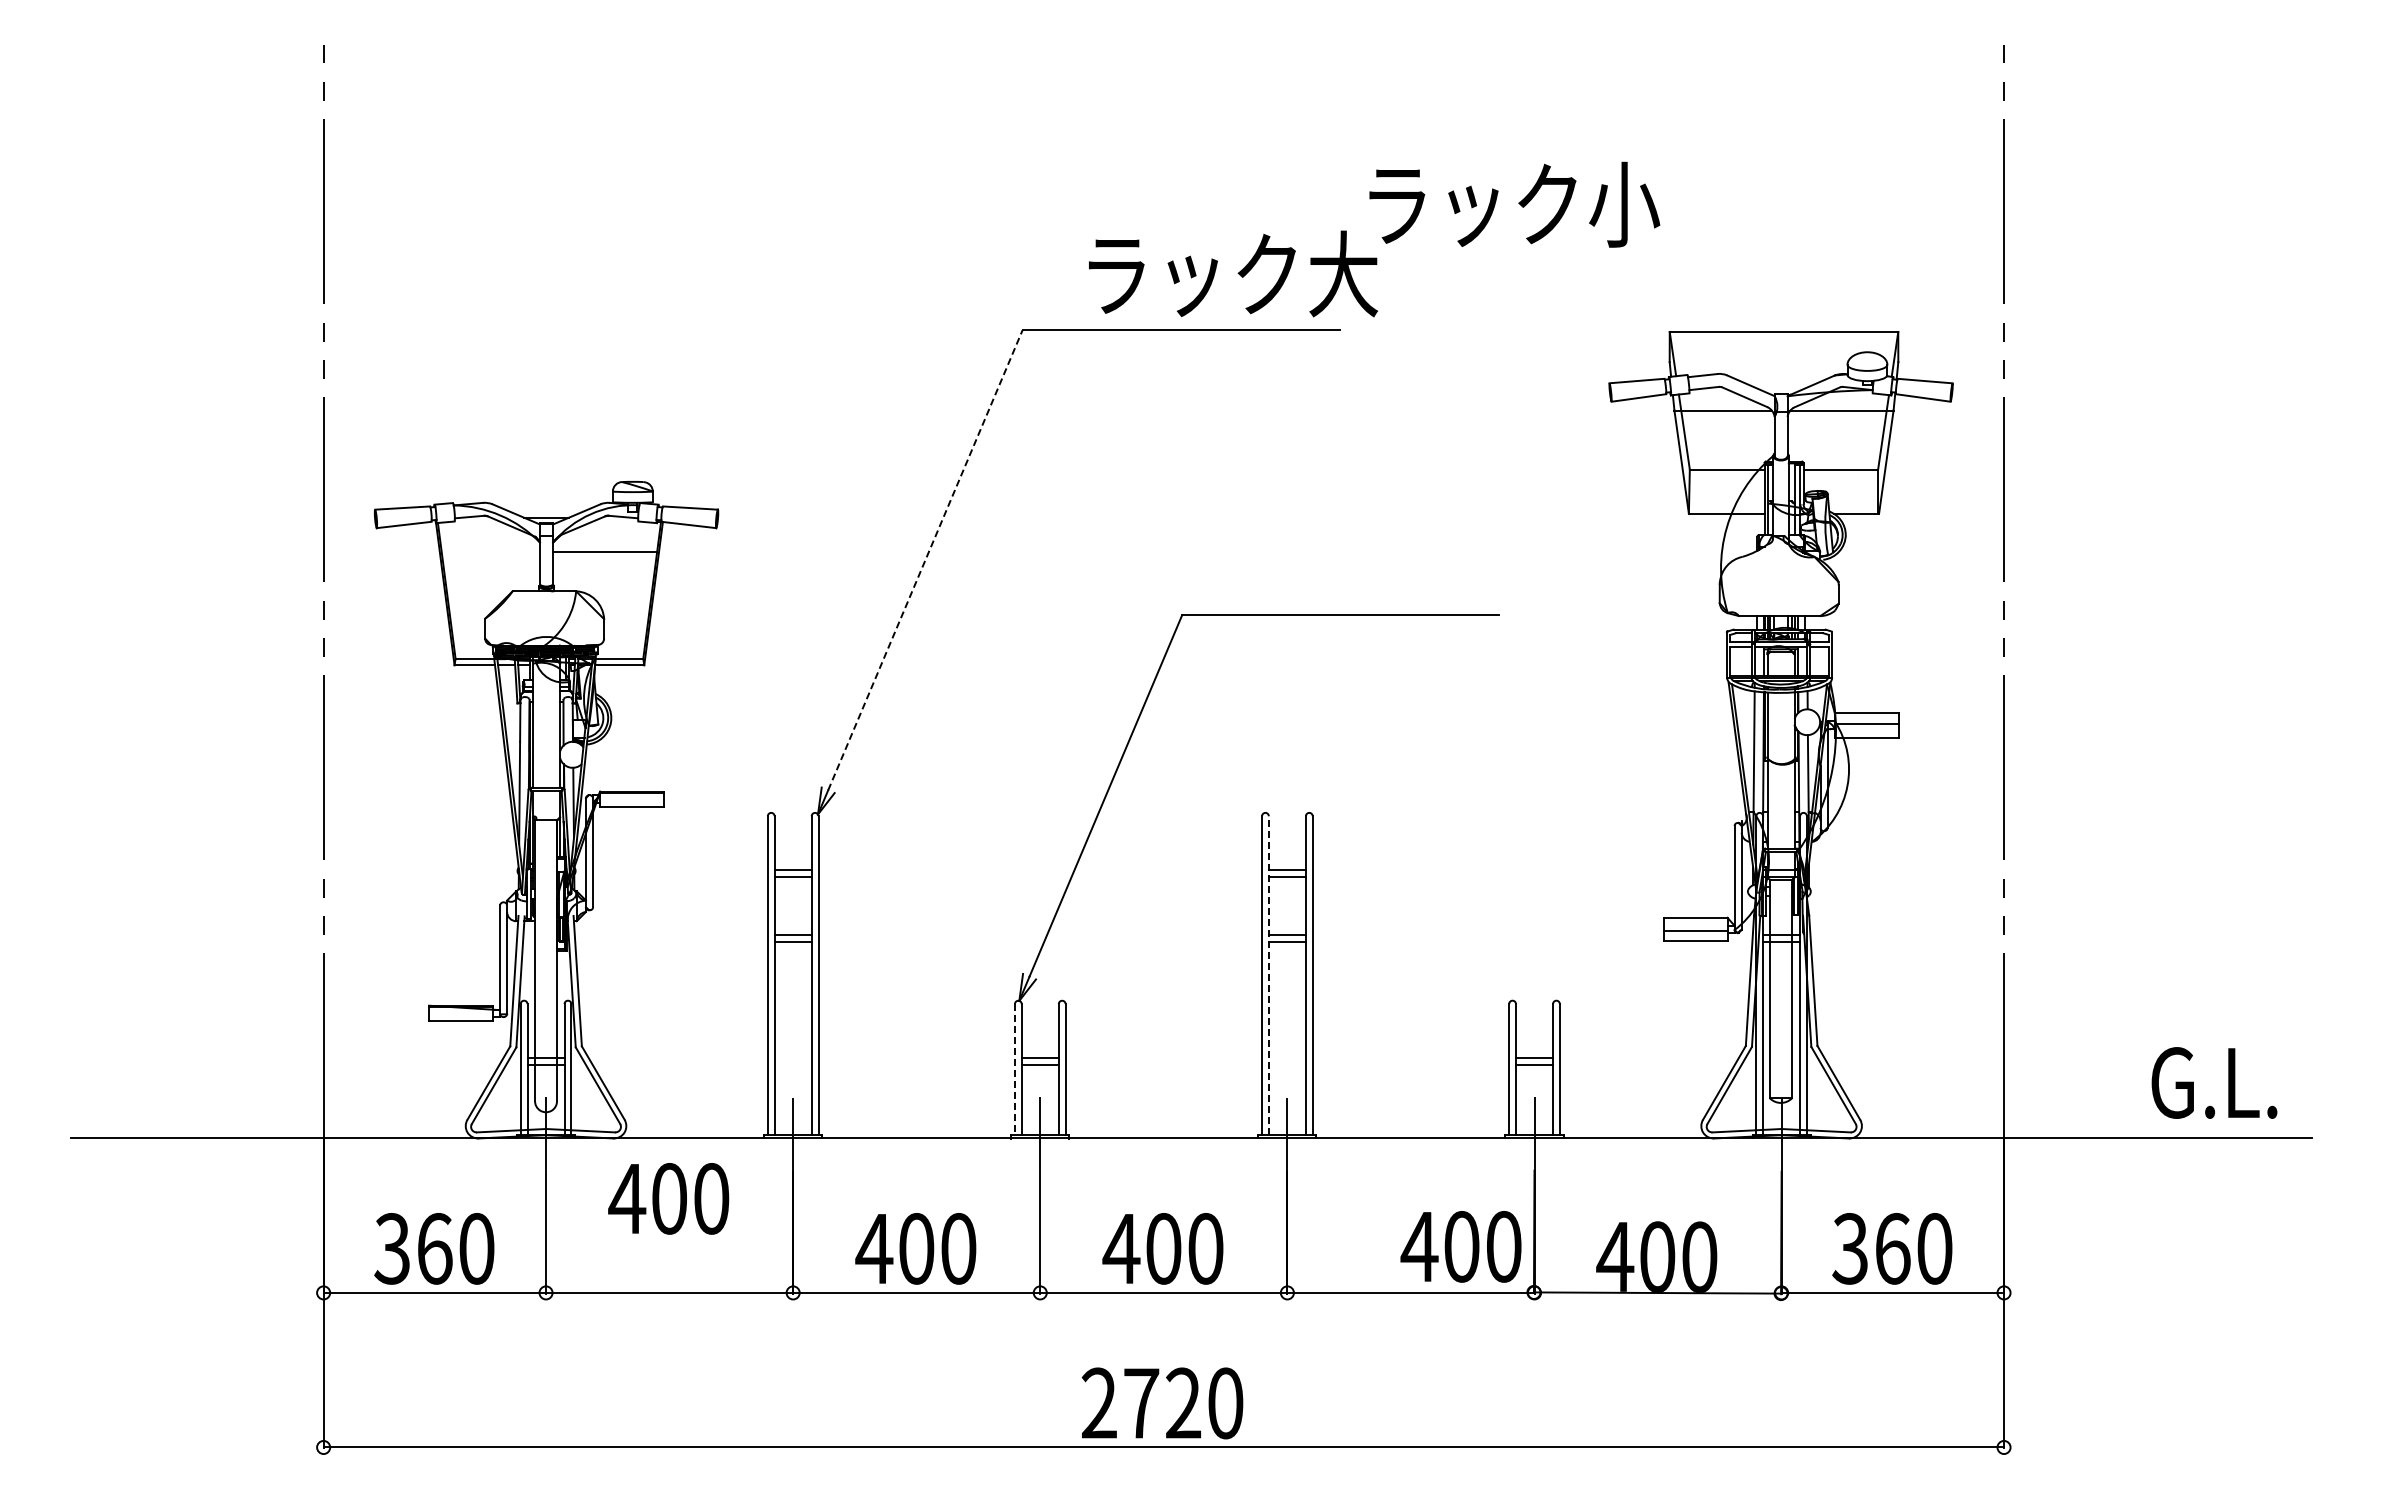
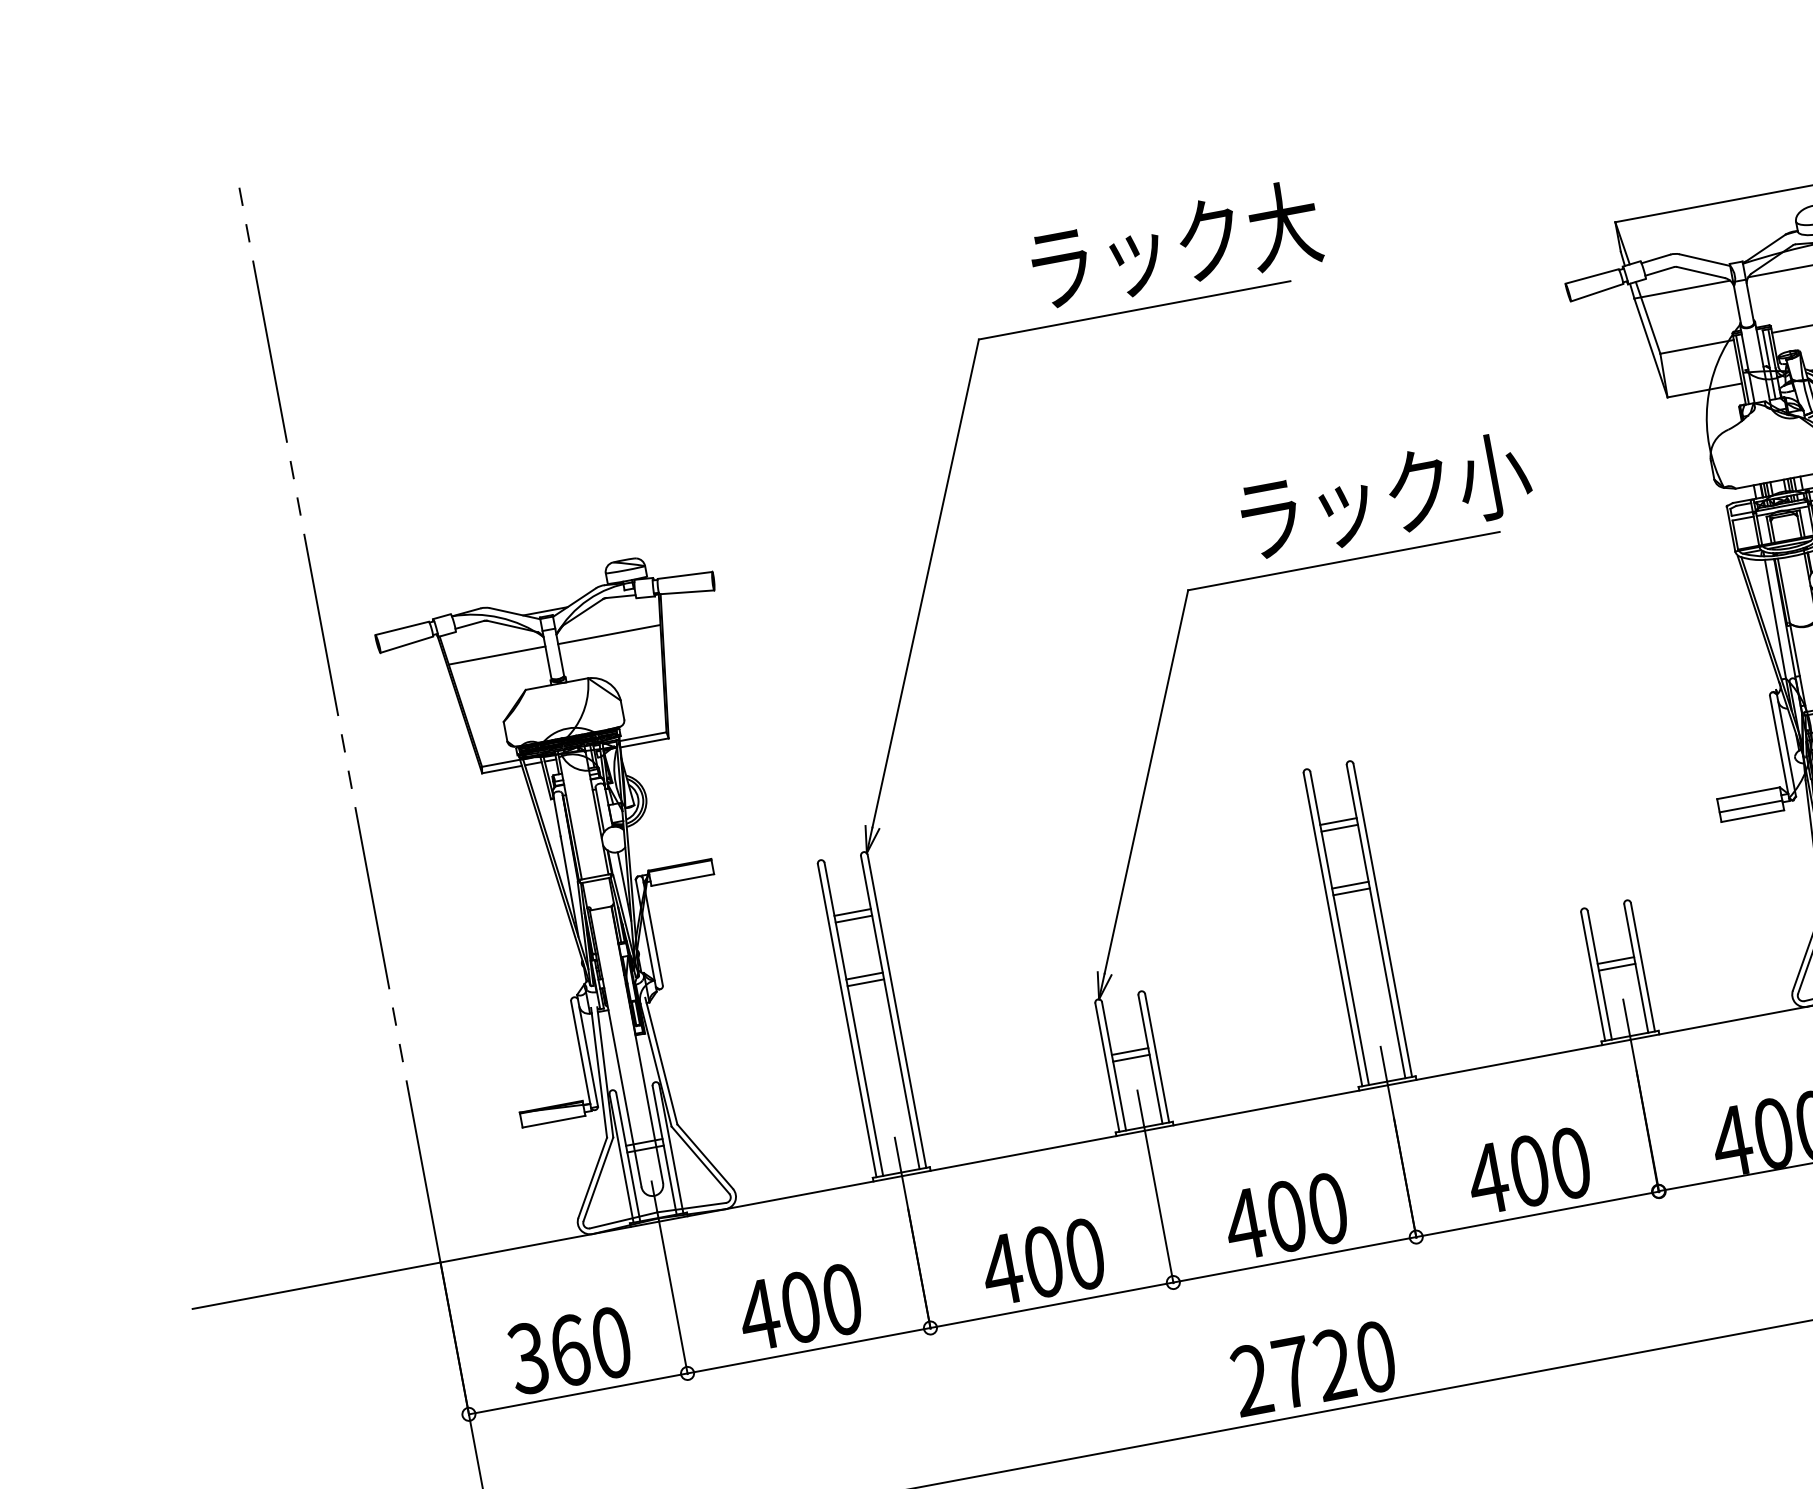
text: (1514, 204) -> (1385, 496), moved
line: (491, 552) -> (497, 655), added
line: (925, 560) -> (925, 583), dashed -> solid
line: (1268, 975) -> (1339, 928), dashed -> solid
line: (1014, 1069) -> (1106, 1067), dashed -> solid
text: (668, 1198) -> (799, 1307), moved
text: (1460, 1246) -> (1528, 1170), moved

